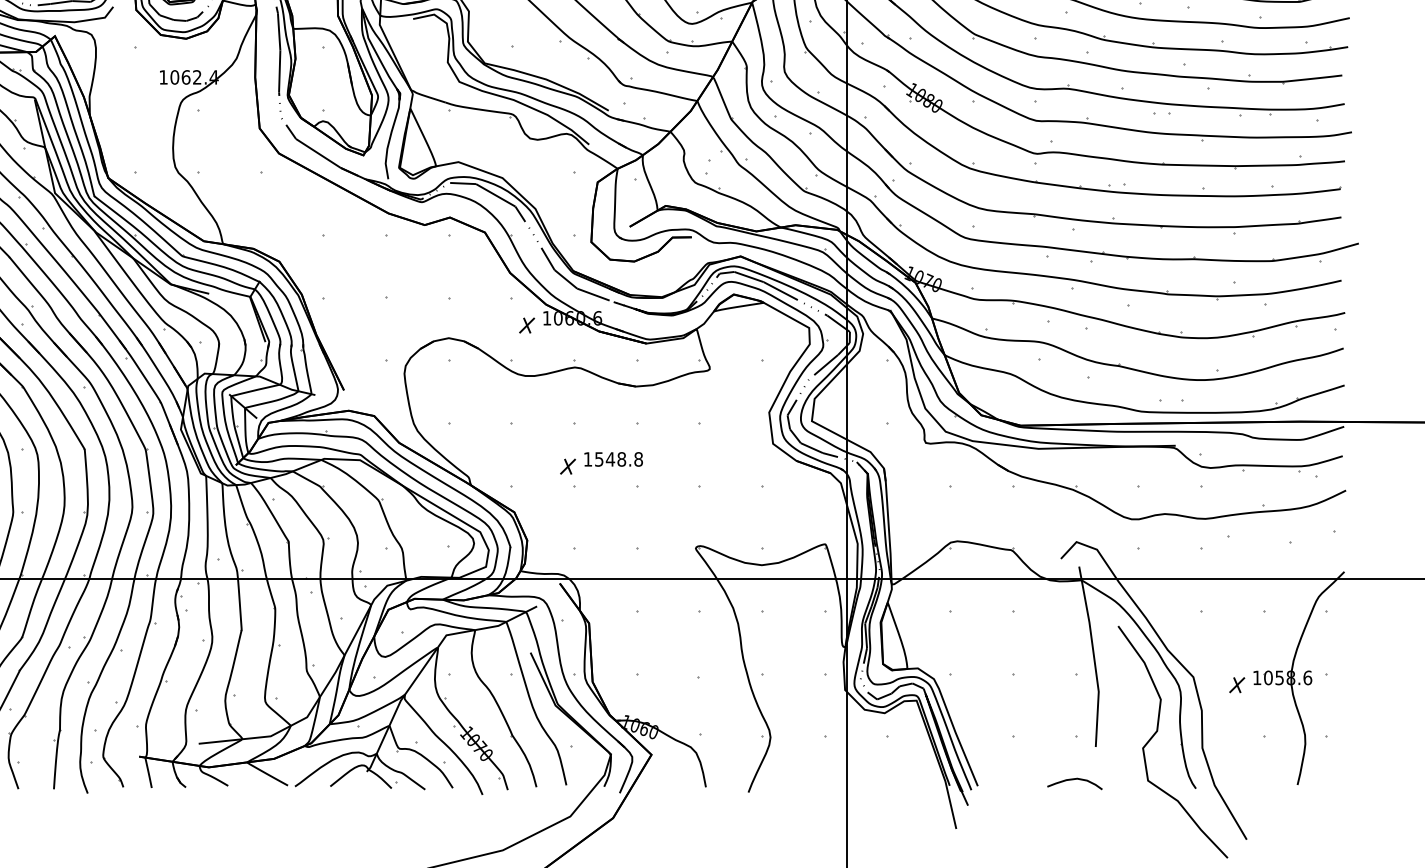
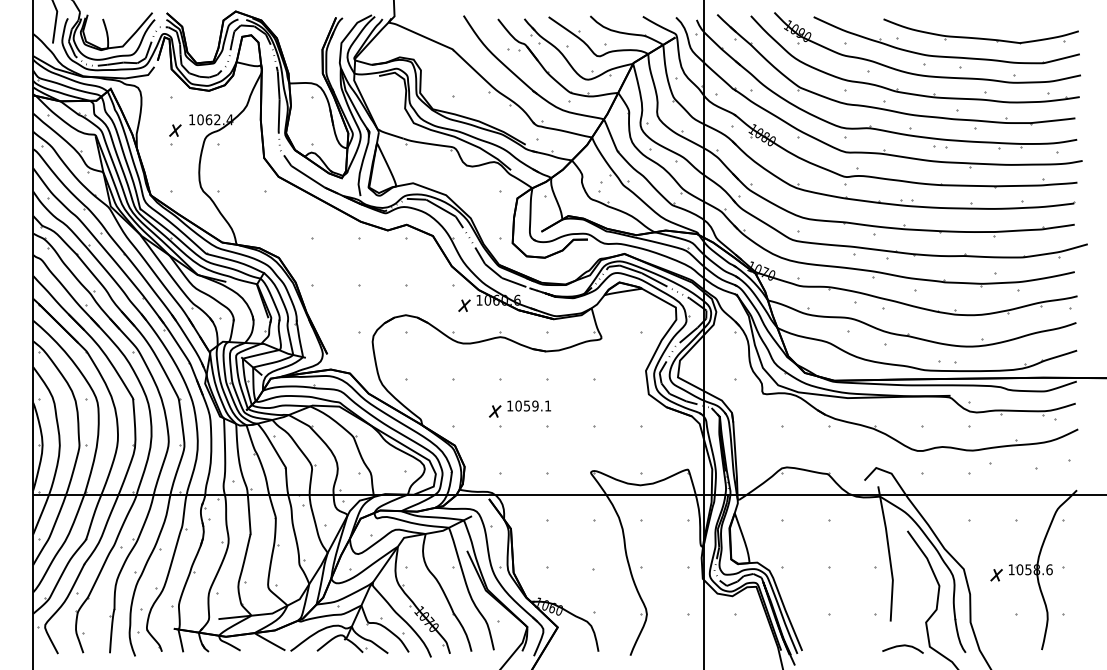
part: (141, 97) -> (175, 134), added
text: (619, 458) -> (533, 405), 1548.8 -> 1059.1
curve: (1074, 780) -> (902, 646), moved

